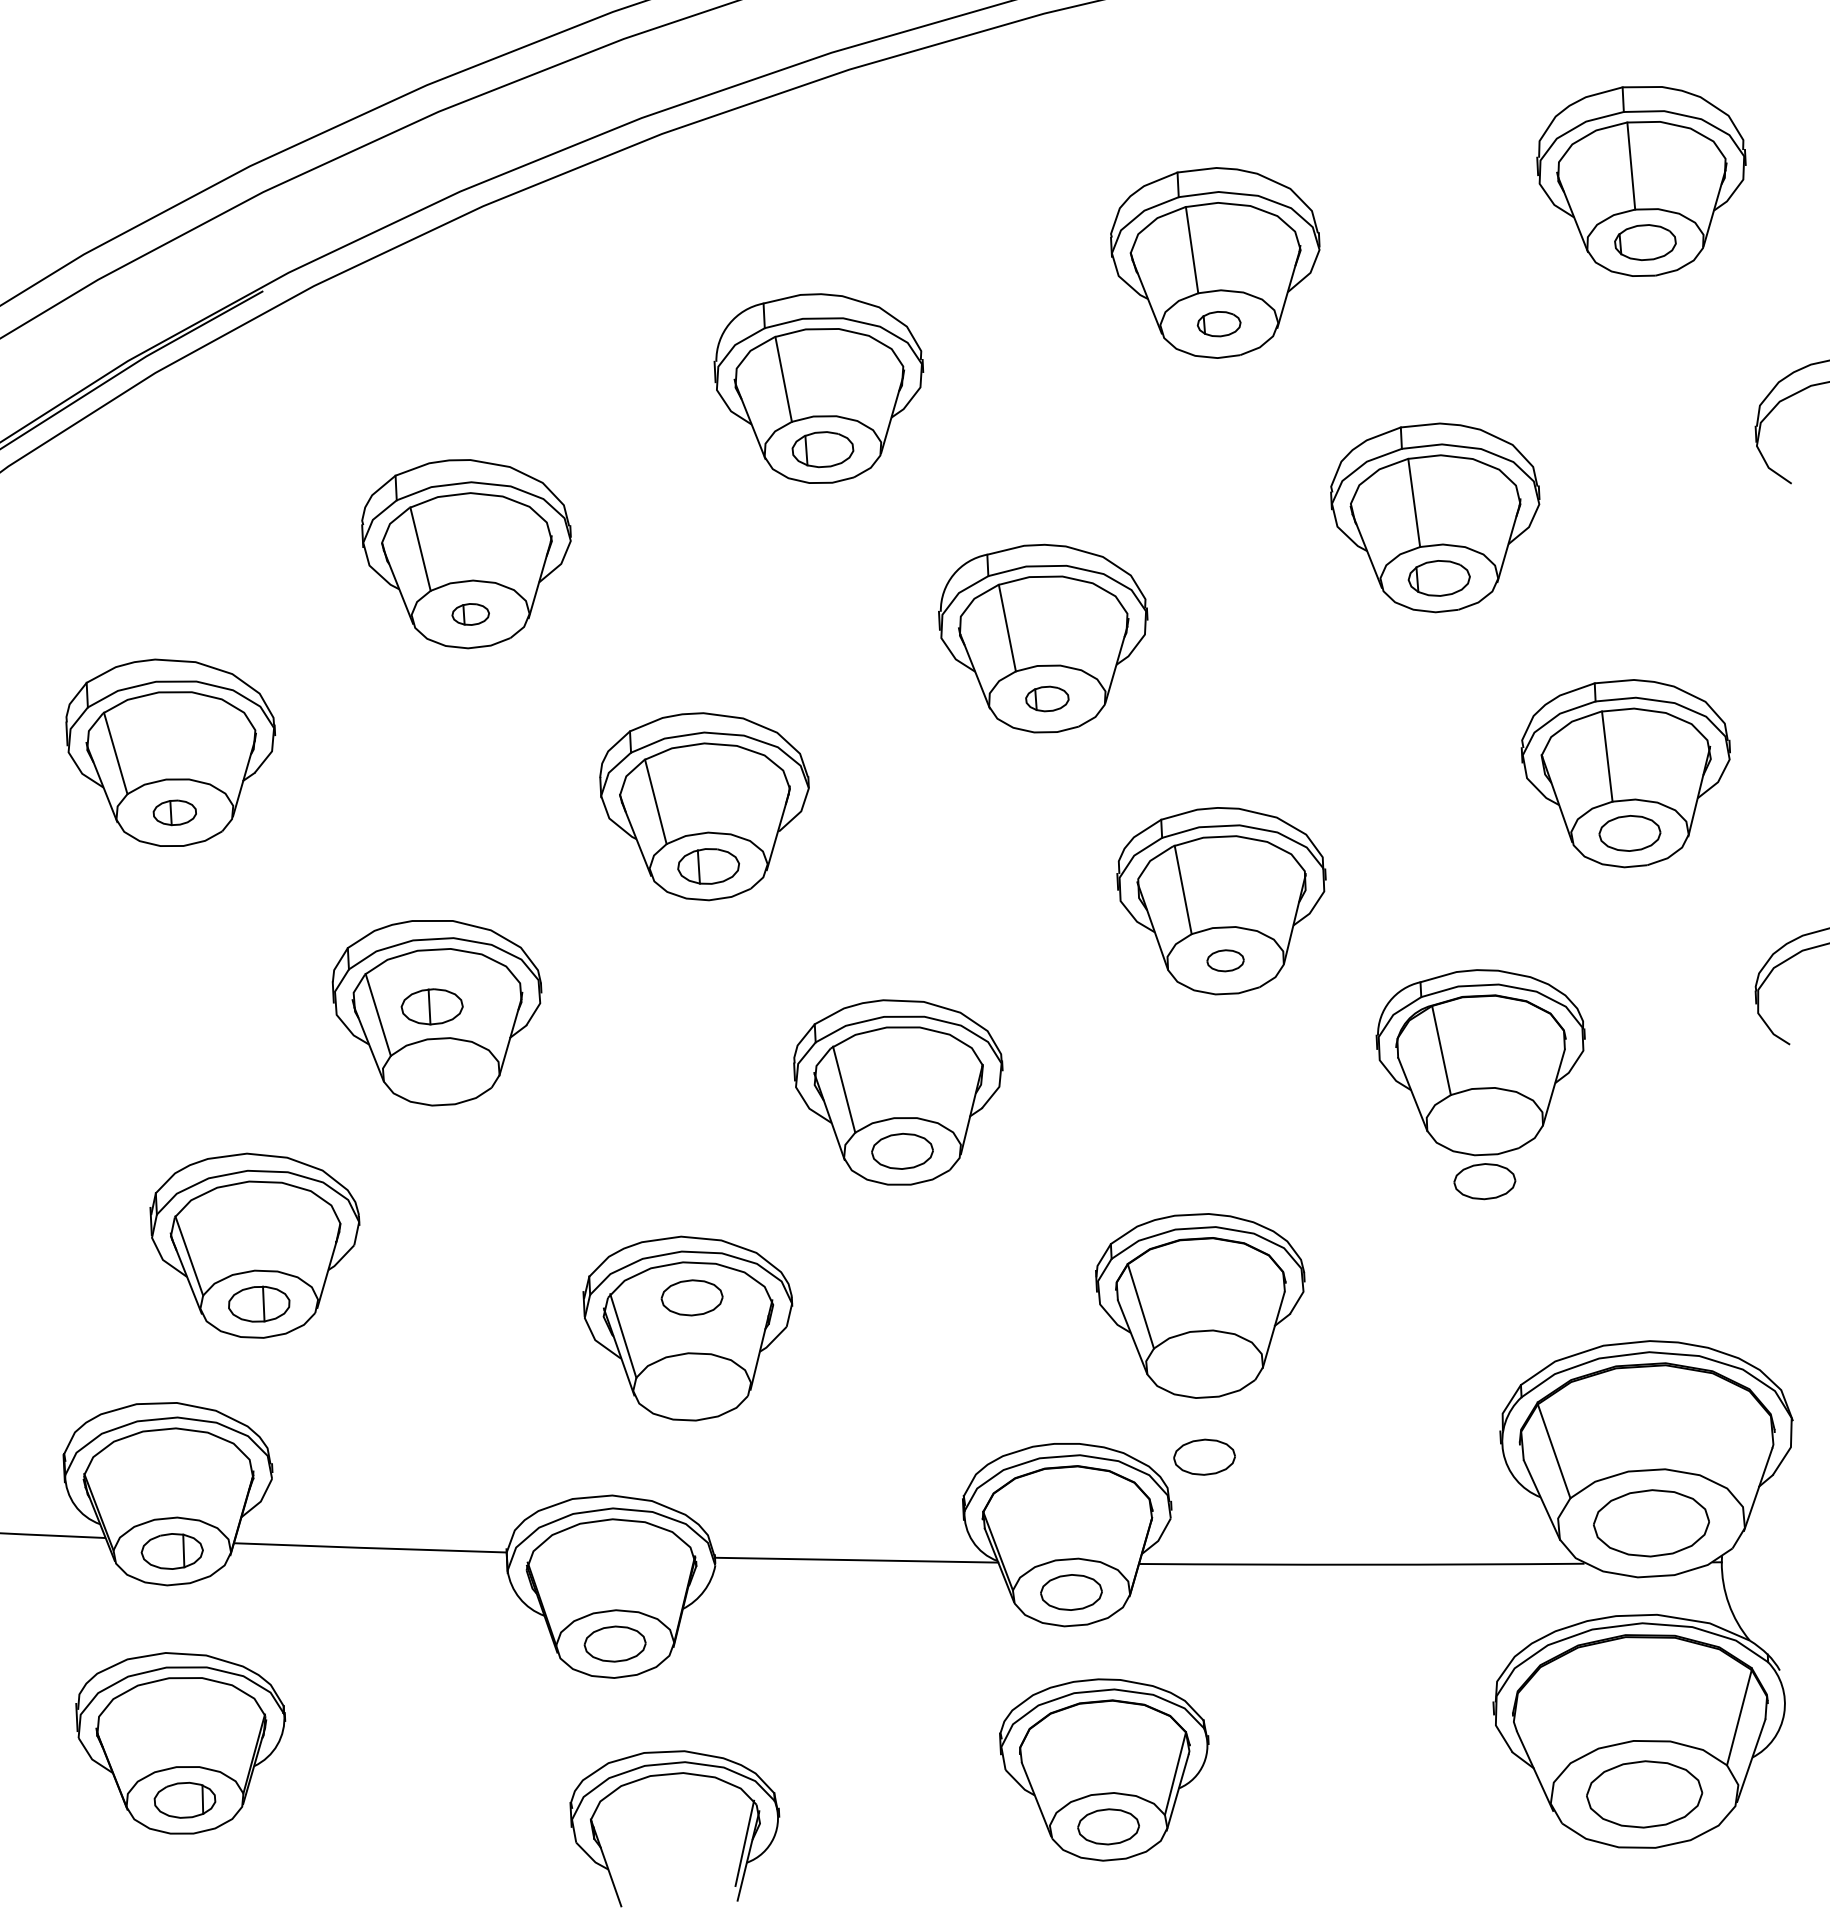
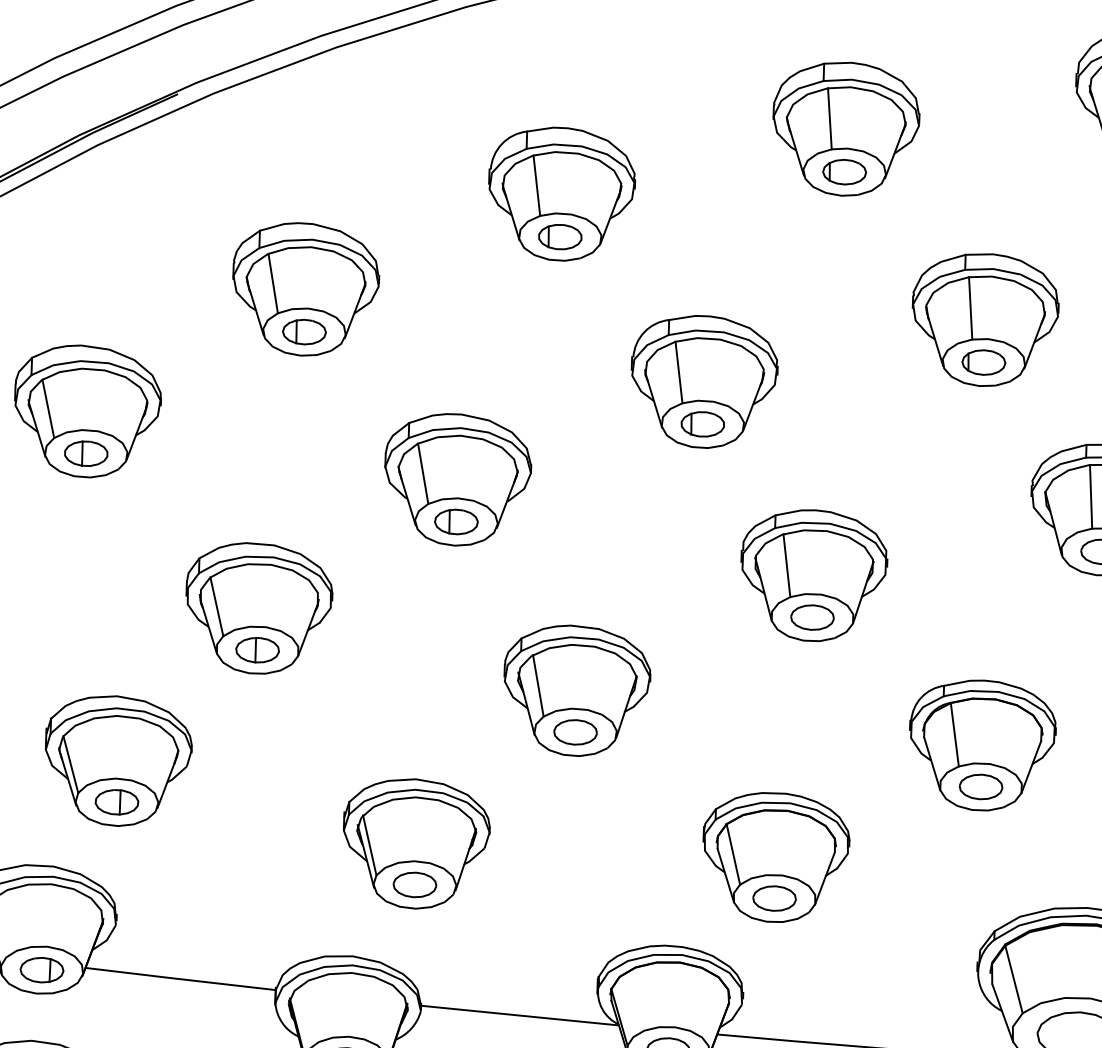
part: (1218, 323) -> (844, 171), size x1.43
part: (470, 614) -> (304, 332), size x1.67
part: (1047, 698) -> (703, 424), size x1.43
part: (174, 812) -> (86, 453), size x1.43
part: (1225, 960) -> (812, 617), size x1.67
part: (431, 1006) -> (257, 649), moved
part: (1480, 1062) -> (981, 745), moved
part: (691, 1297) -> (414, 884), moved
part: (1204, 1456) -> (774, 898), moved

